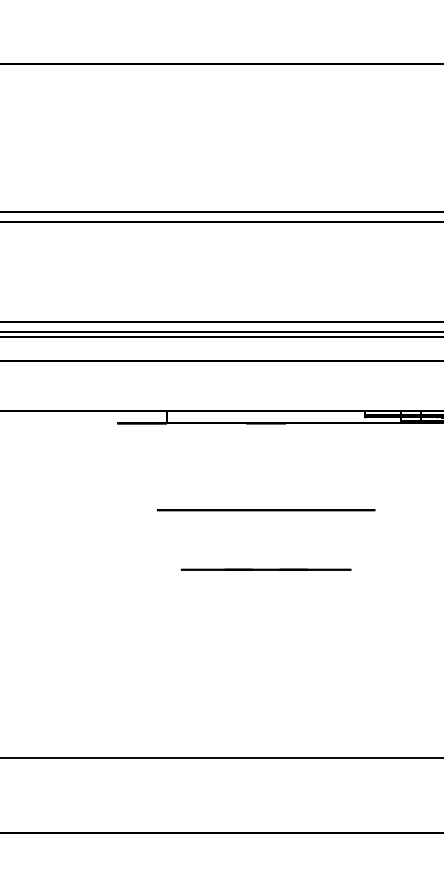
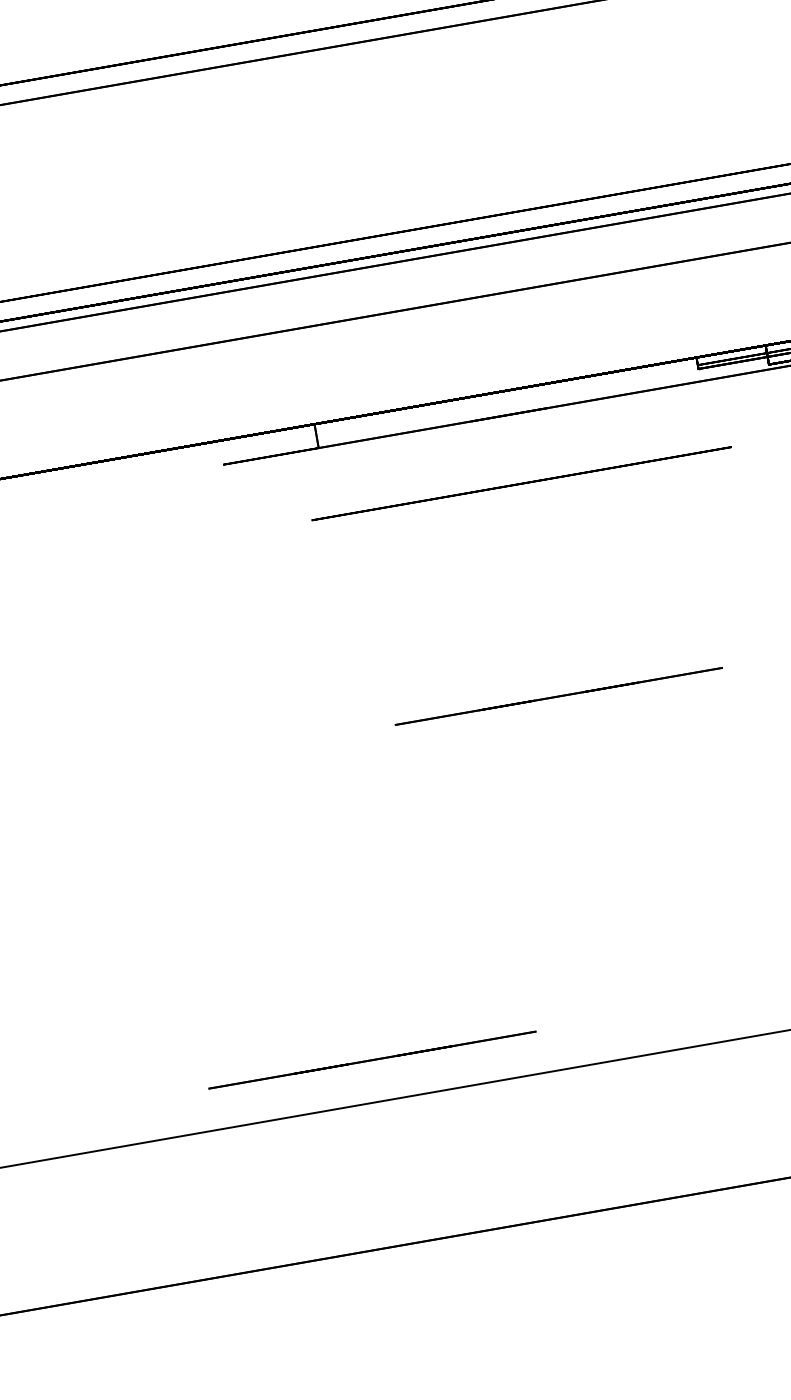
circle: (266, 510) -> (522, 484), moved
line: (139, 736) -> (371, 1059), added

